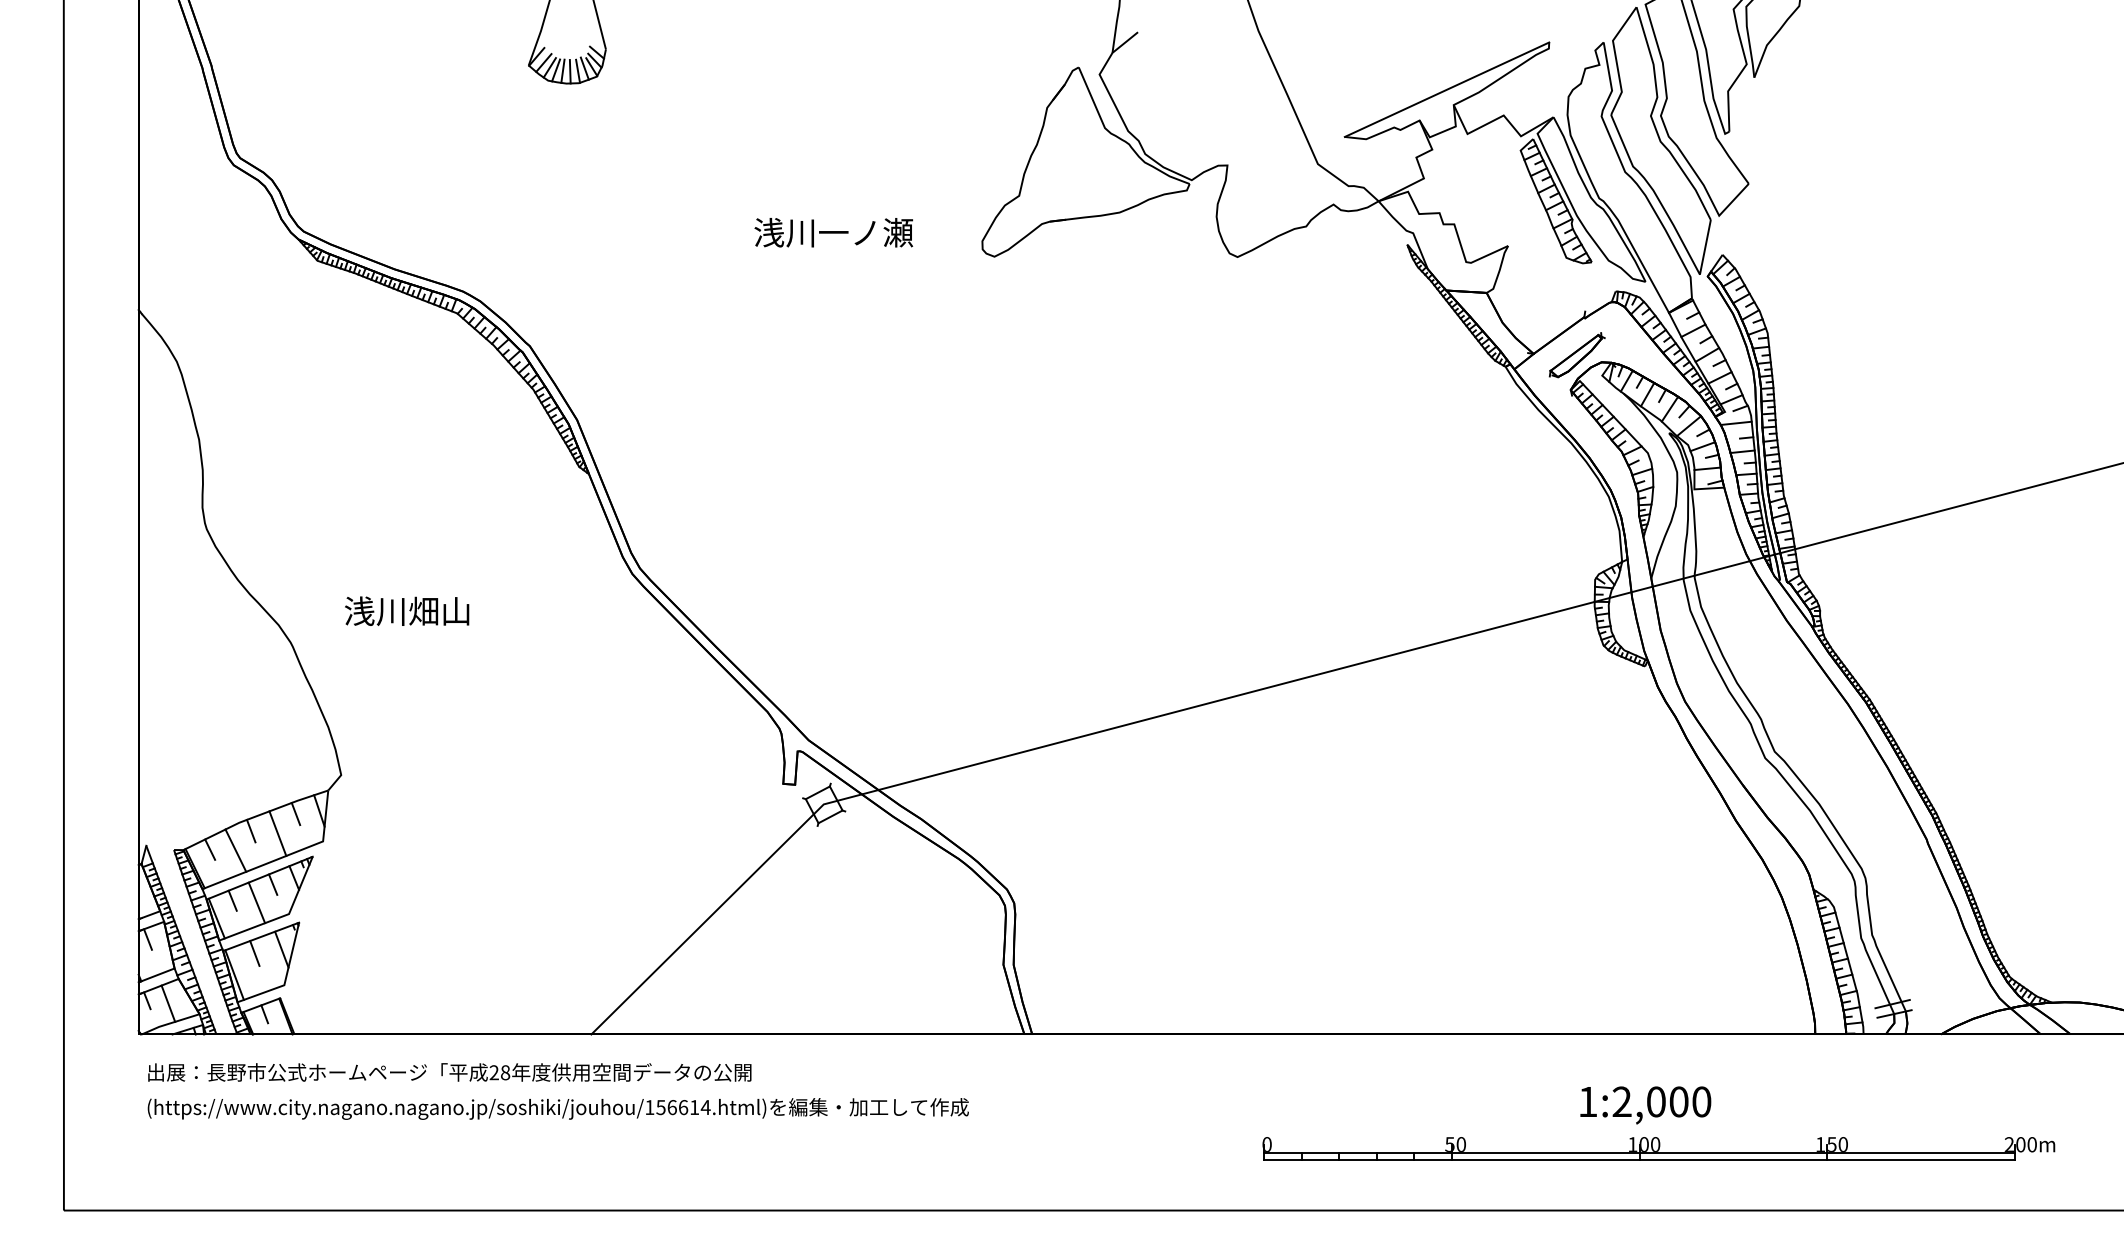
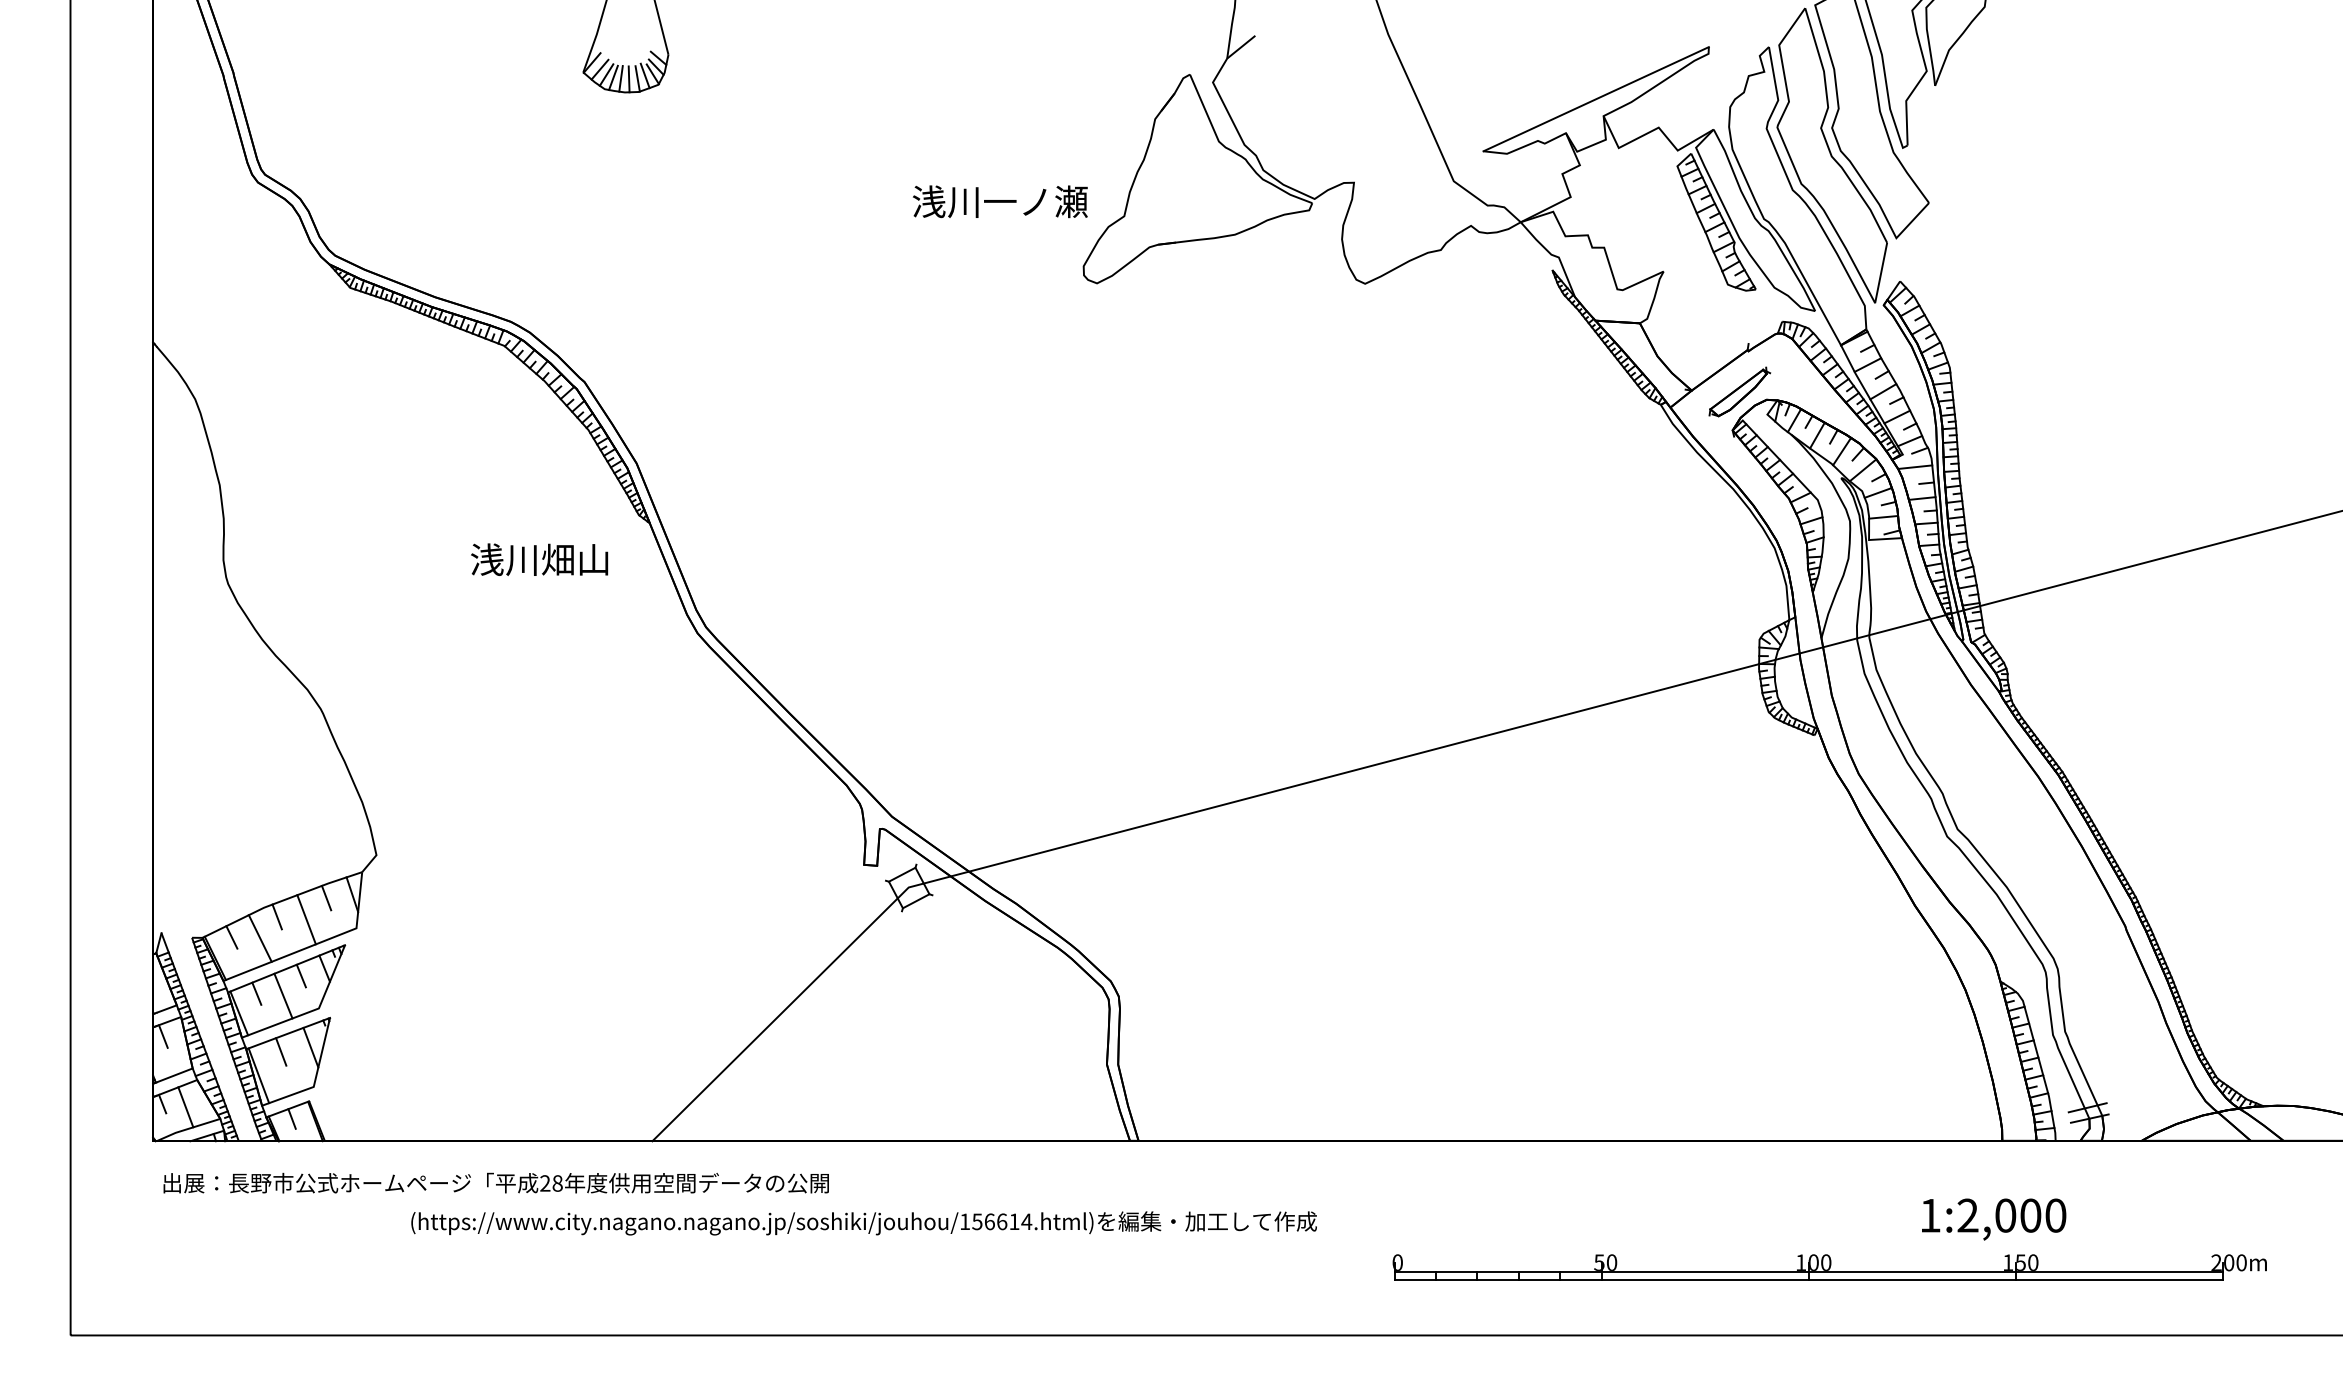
text: (833, 232) -> (999, 201), moved
text: (407, 610) -> (540, 558), moved
text: (1645, 1105) -> (1993, 1219), moved
text: (557, 1108) -> (863, 1222), moved

